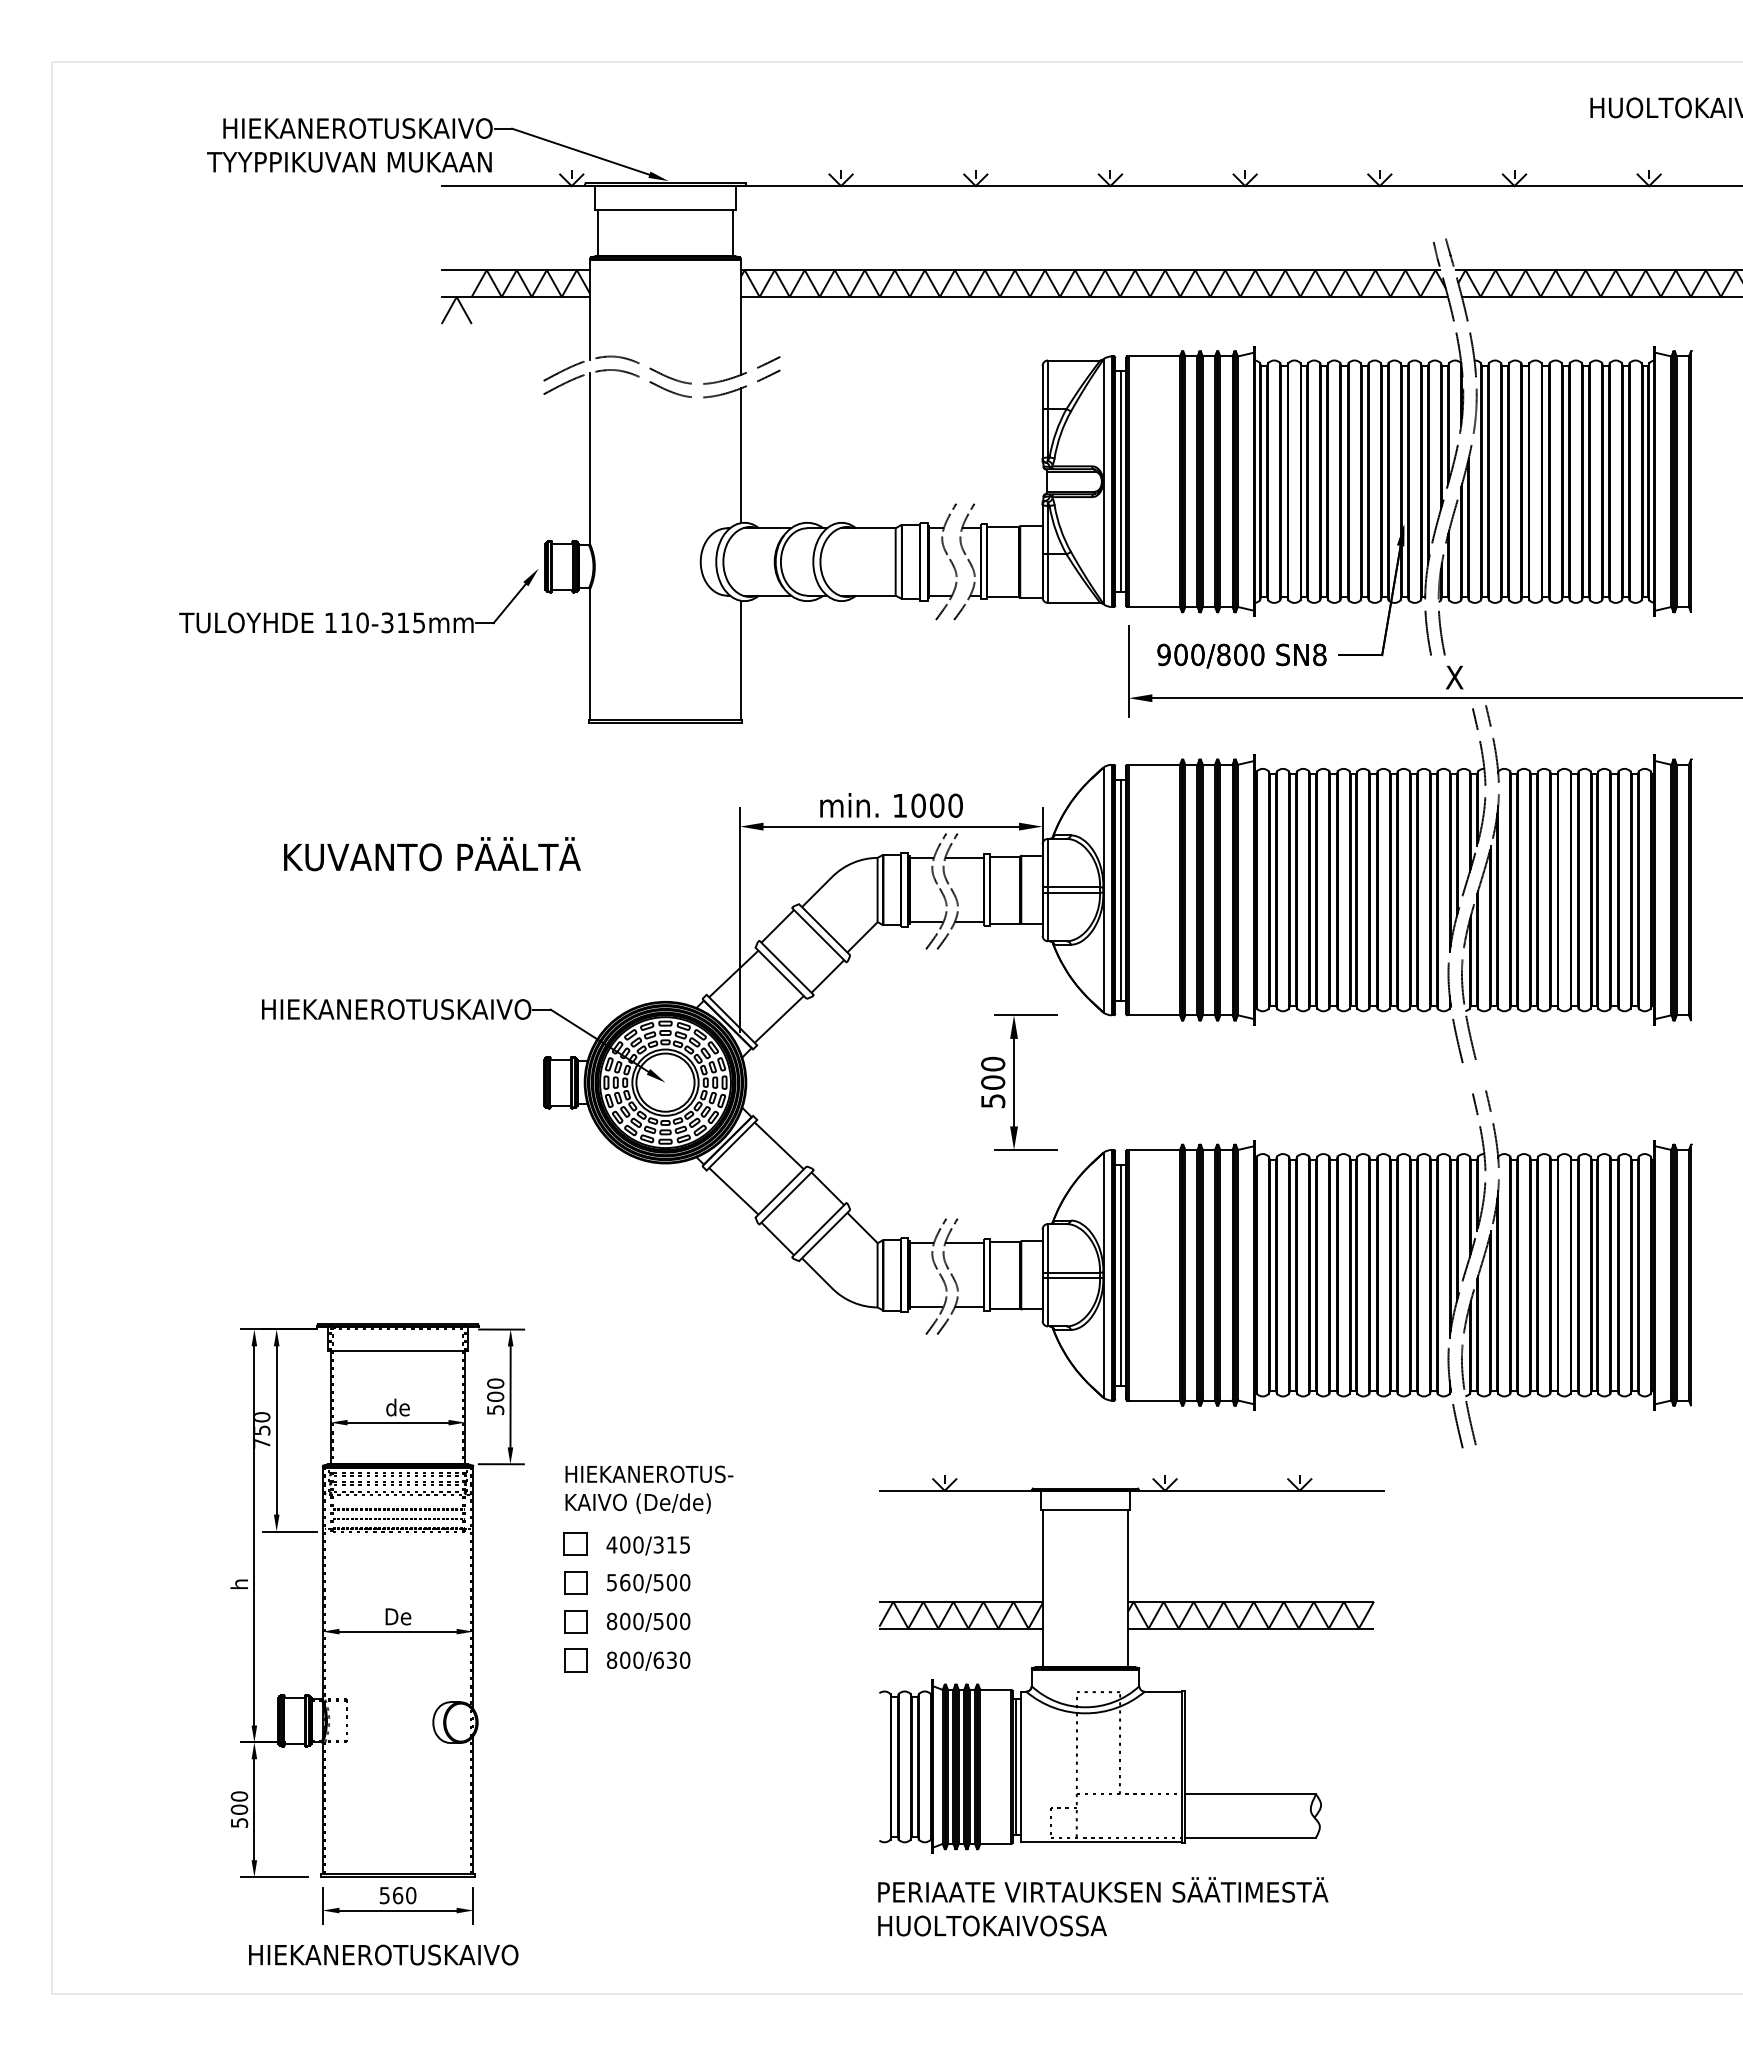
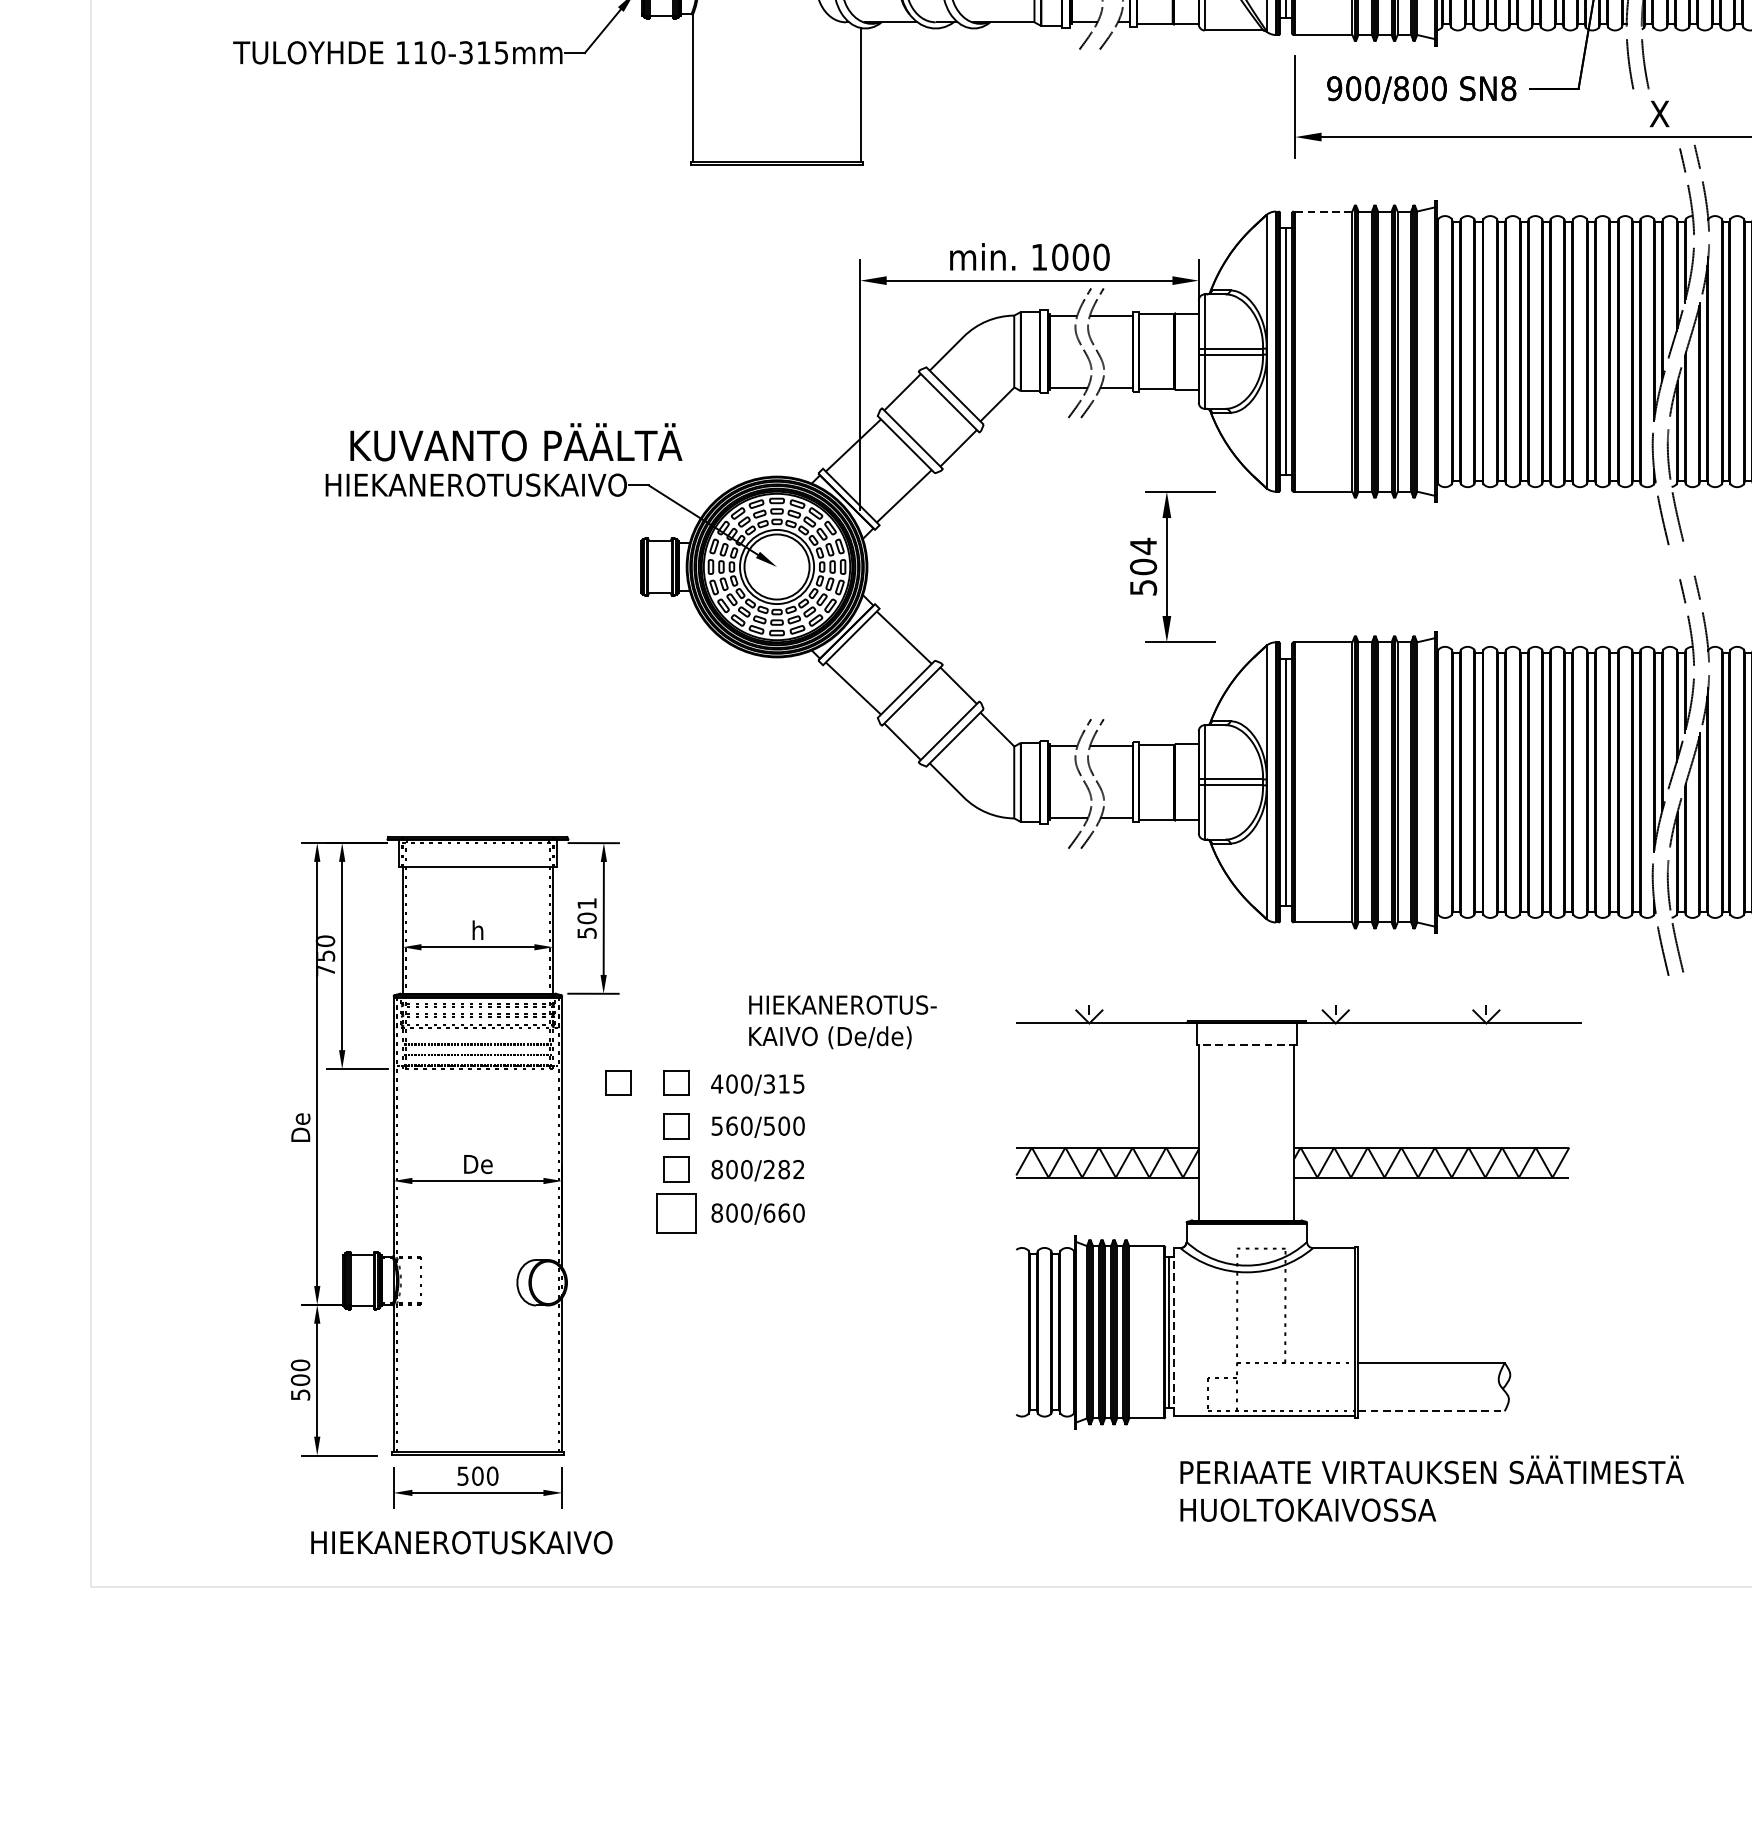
line: (1154, 764) -> (1323, 211), solid -> dashed
text: (432, 854) -> (516, 442), moved
text: (993, 1063) -> (1143, 545), 500 -> 504
text: (495, 1383) -> (586, 903), 500 -> 501
text: (397, 1407) -> (477, 930), de -> h
text: (649, 1489) -> (843, 1022), moved
line: (1085, 1510) -> (1246, 1045), solid -> dashed
part: (523, 1543) -> (618, 1082), added
text: (239, 1583) -> (300, 1127), h -> De
text: (671, 1621) -> (783, 1169), 800/500 -> 800/282
text: (671, 1659) -> (783, 1212), 800/630 -> 800/660
part: (575, 1660) -> (676, 1213), size x1.6
line: (1020, 1766) -> (1174, 1331), solid -> dashed
line: (1251, 1837) -> (1432, 1411), solid -> dashed
text: (398, 1895) -> (478, 1476), 560 -> 500
text: (1103, 1906) -> (1432, 1488), moved

